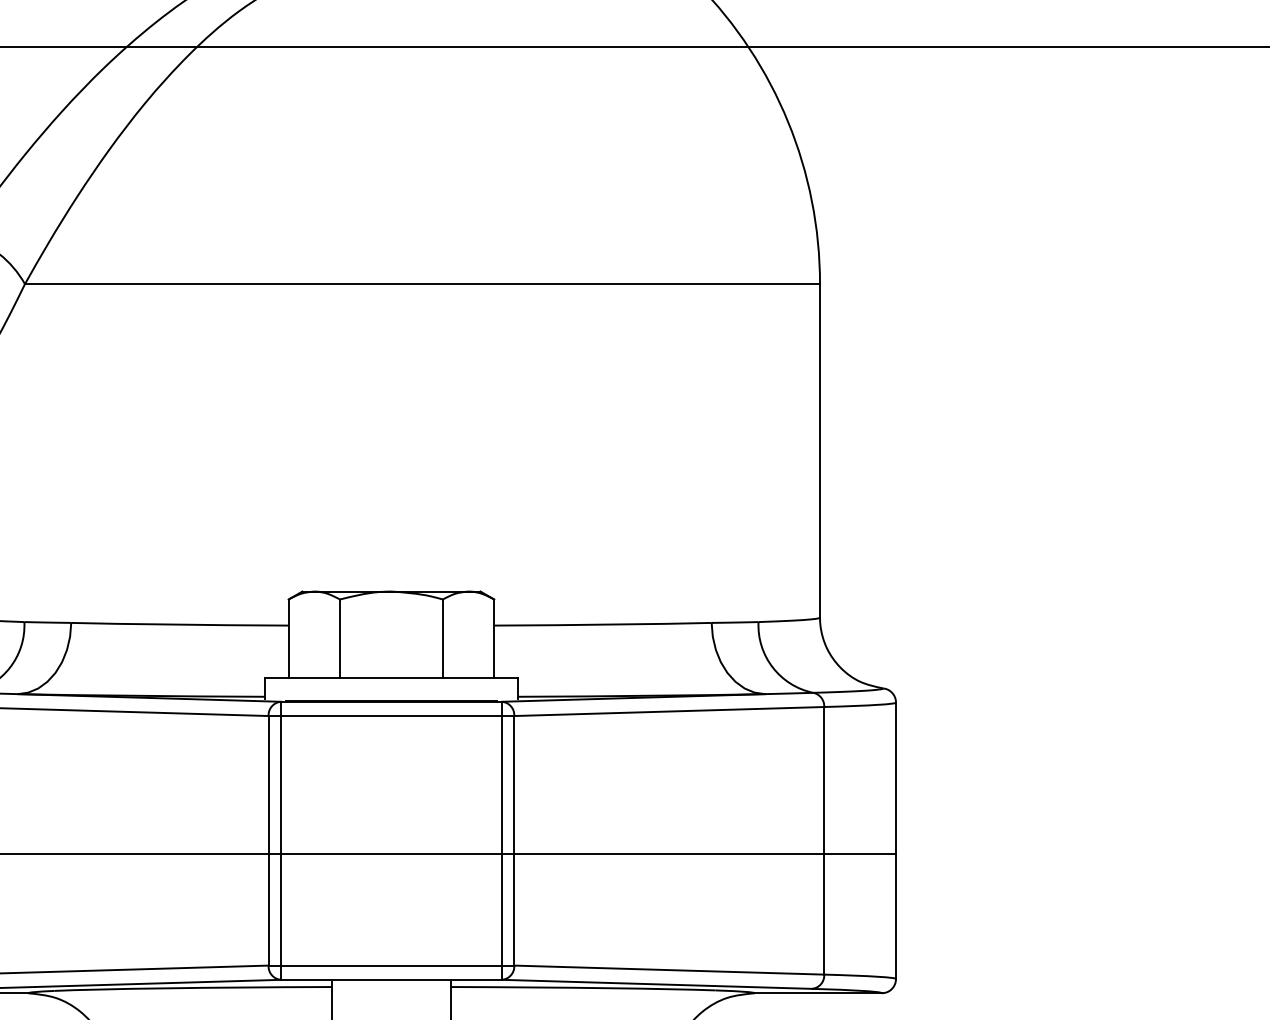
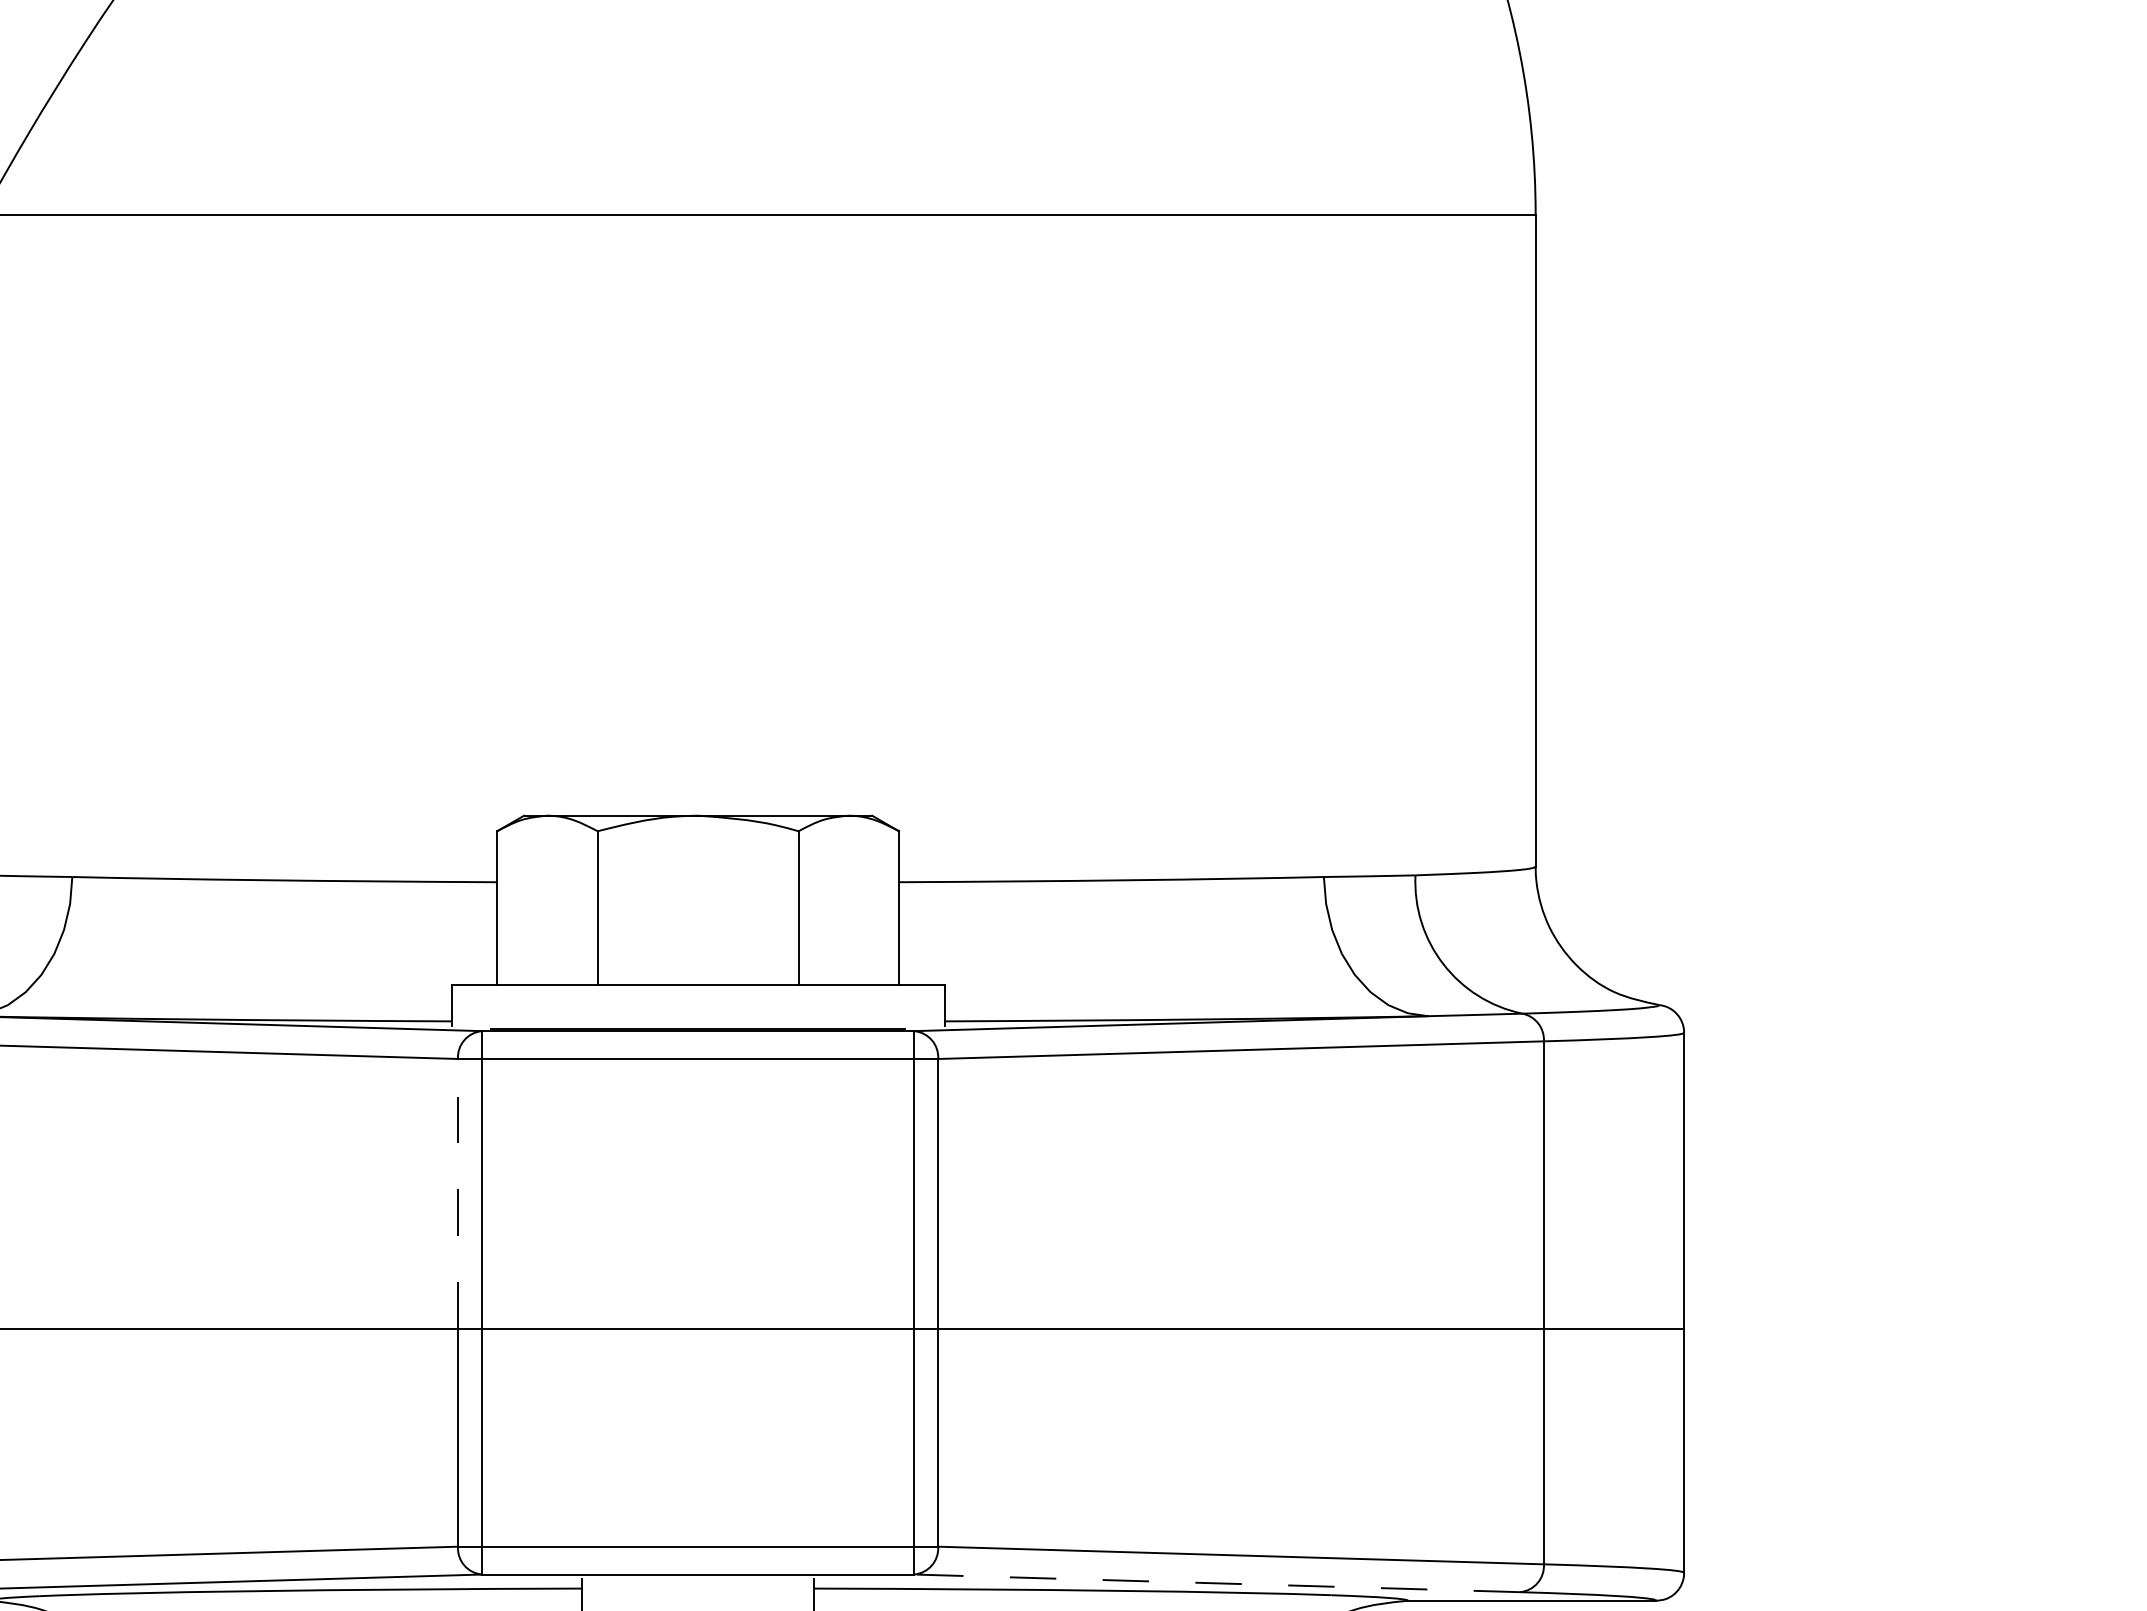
line: (268, 785) -> (457, 1194), solid -> dashed
line: (656, 984) -> (1216, 1583), solid -> dashed

